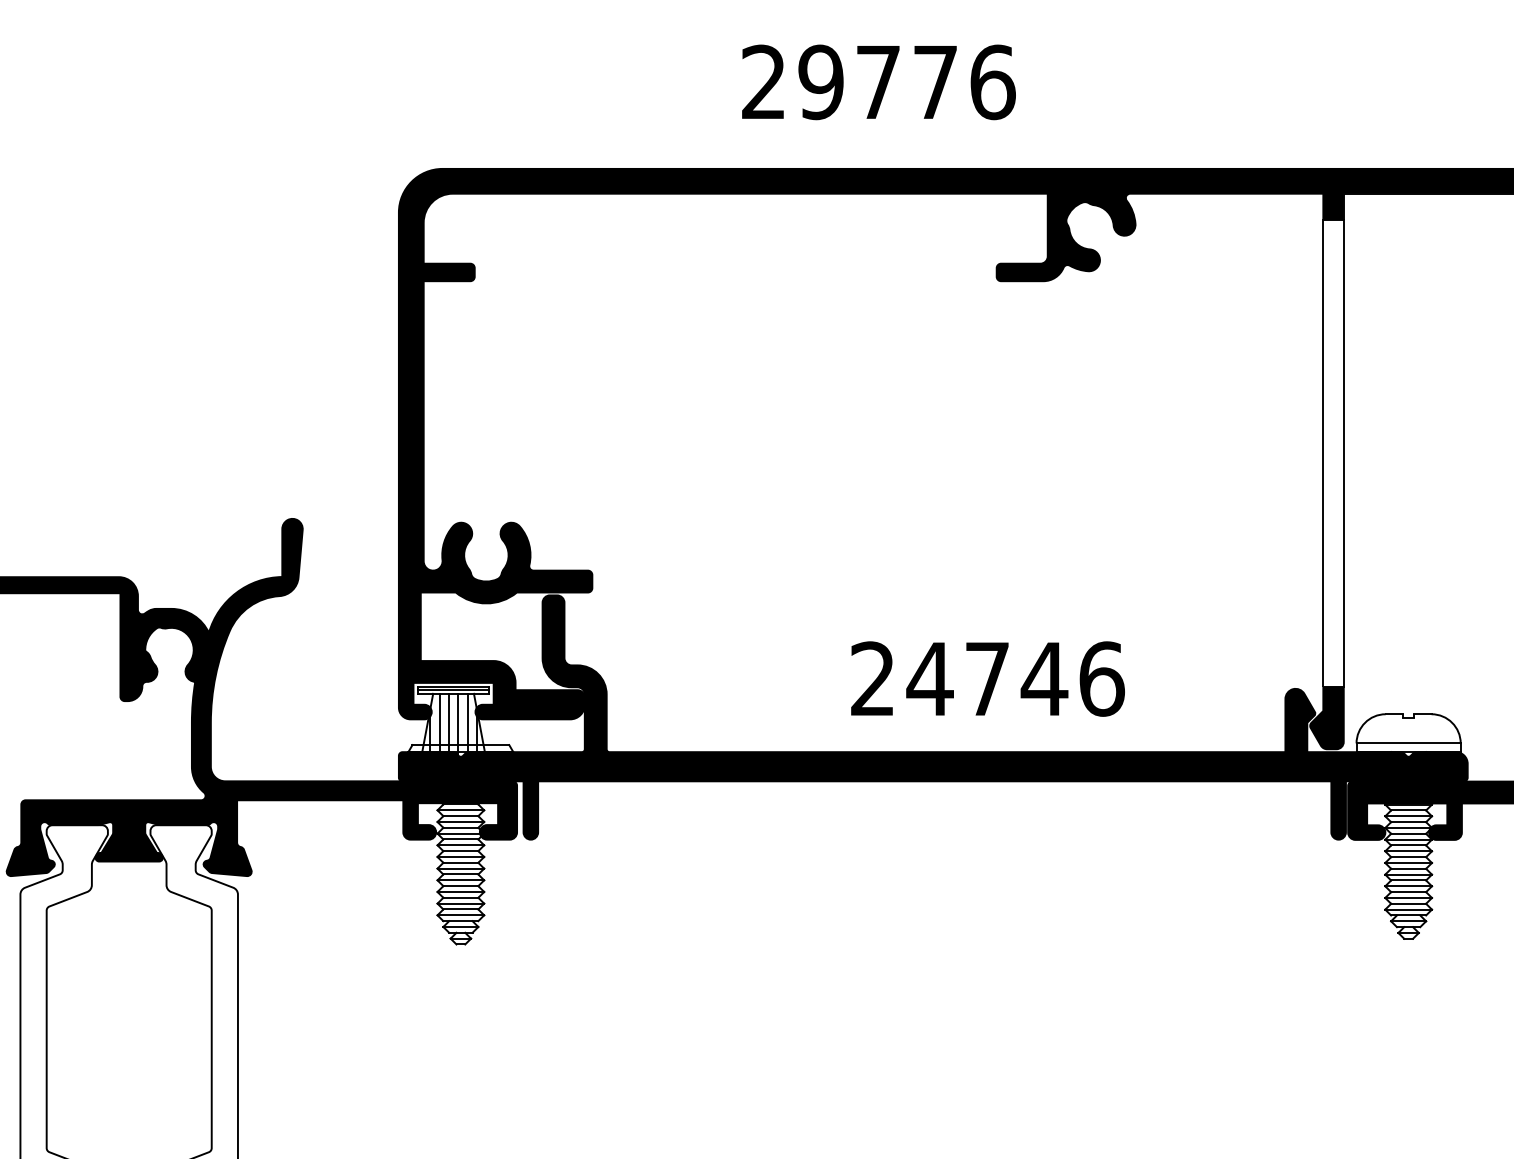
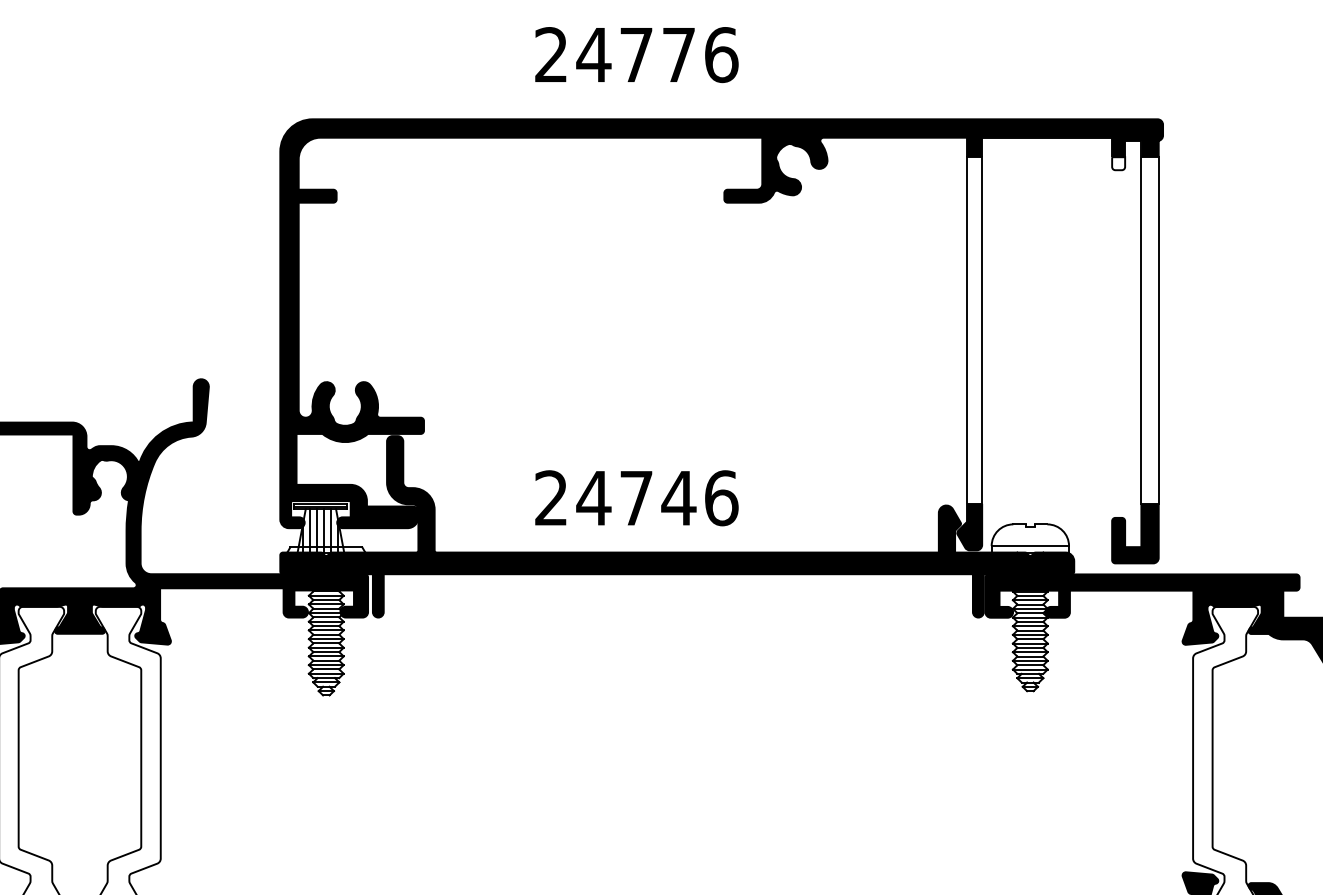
text: (820, 83) -> (593, 55), 29776 -> 24776
text: (987, 679) -> (636, 498), moved

